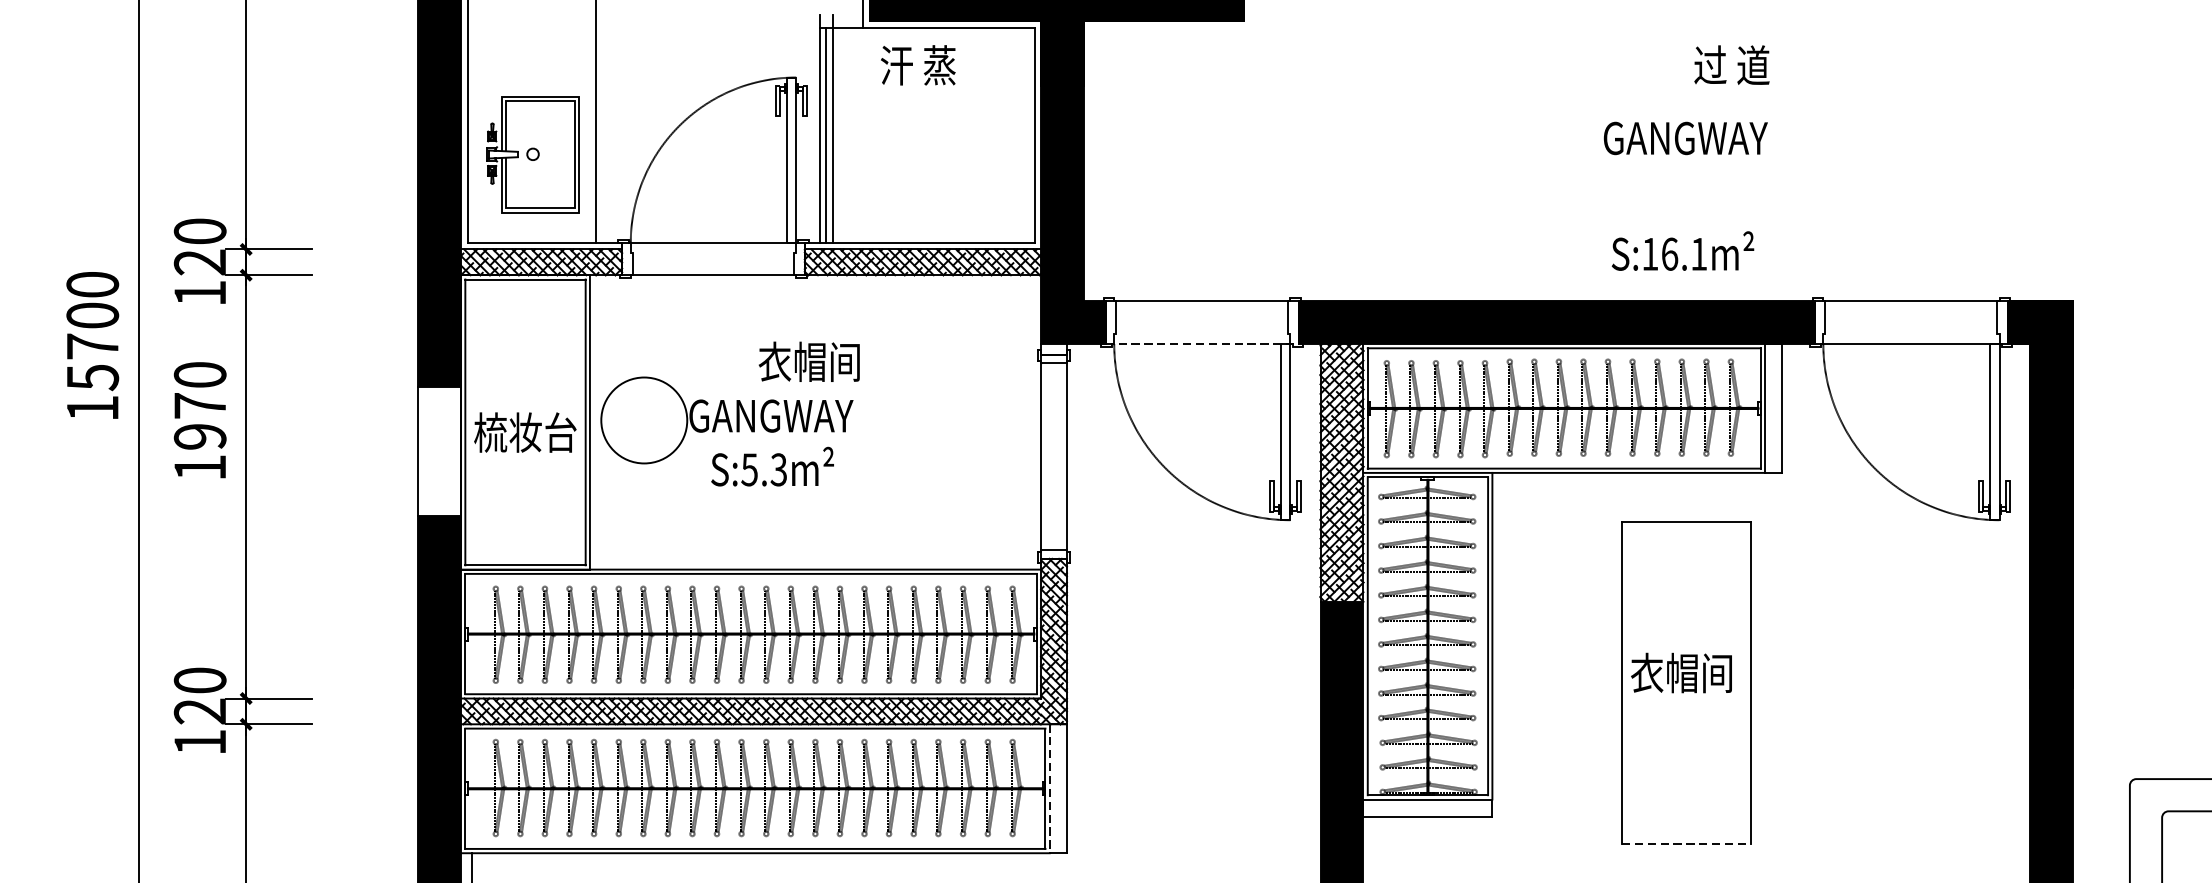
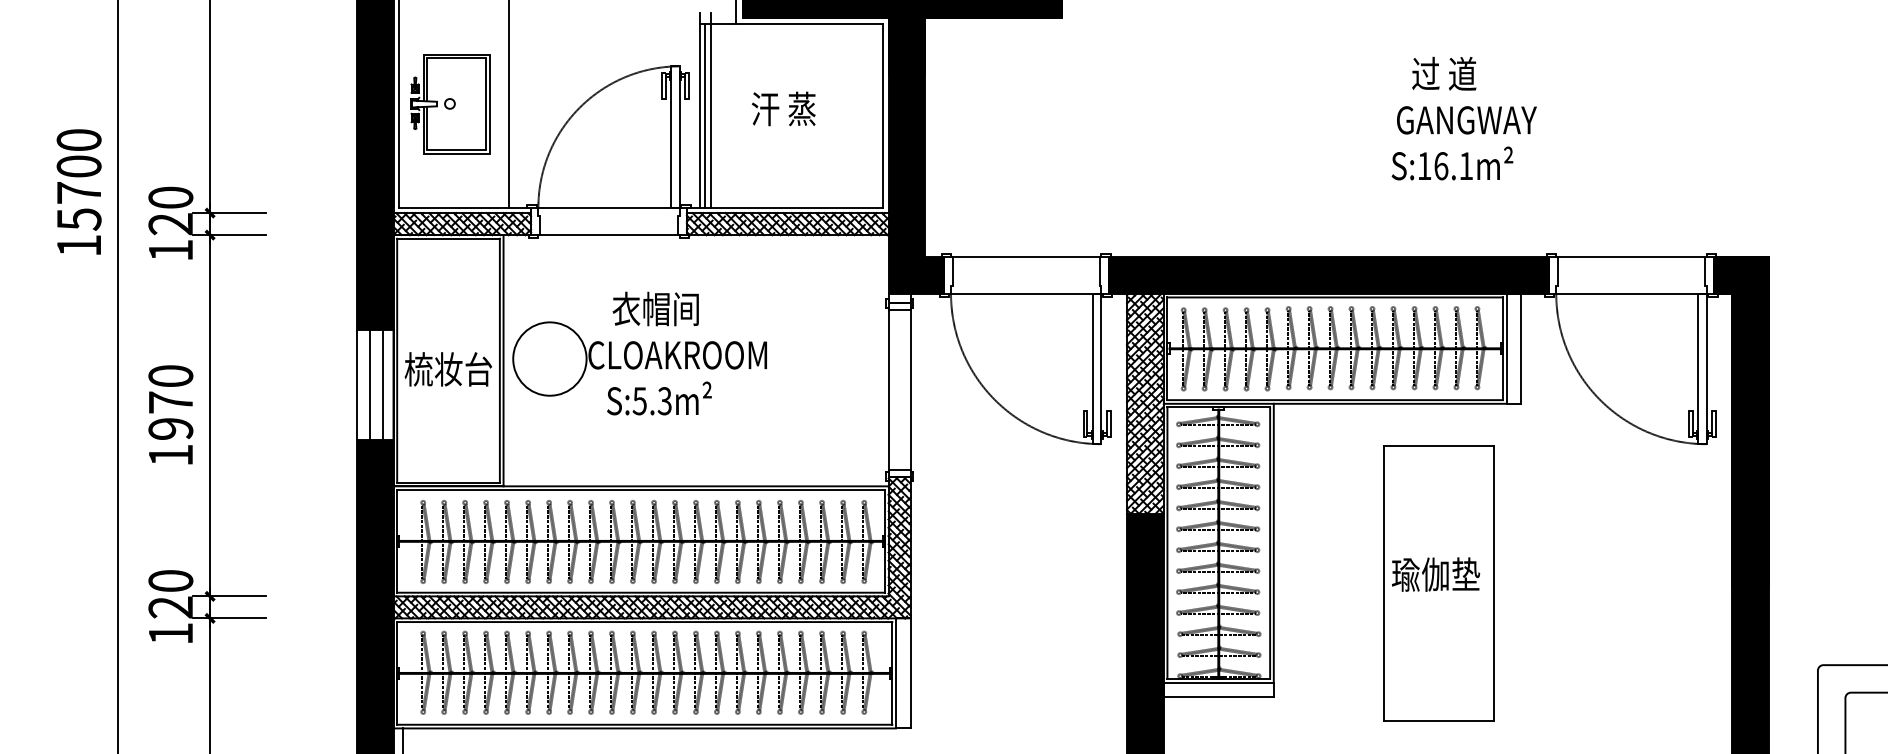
text: (917, 64) -> (783, 108), moved
text: (1732, 64) -> (1444, 73), moved
text: (1685, 138) -> (1466, 120), moved
part: (533, 155) -> (450, 104), moved
text: (1683, 251) -> (1452, 163), moved
line: (1202, 343) -> (1026, 293), dashed -> solid
text: (91, 344) -> (78, 191), moved
text: (808, 361) -> (655, 308), moved
text: (796, 416) -> (679, 355), GANGWAY -> CLOAKROOM
text: (199, 419) -> (170, 414), moved
line: (432, 451) -> (369, 385), added
line: (448, 451) -> (382, 385), added
text: (1683, 672) -> (1436, 574), 衣帽间 -> 瑜伽垫
line: (1050, 788) -> (896, 673), dashed -> solid
line: (1686, 843) -> (1439, 720), dashed -> solid

